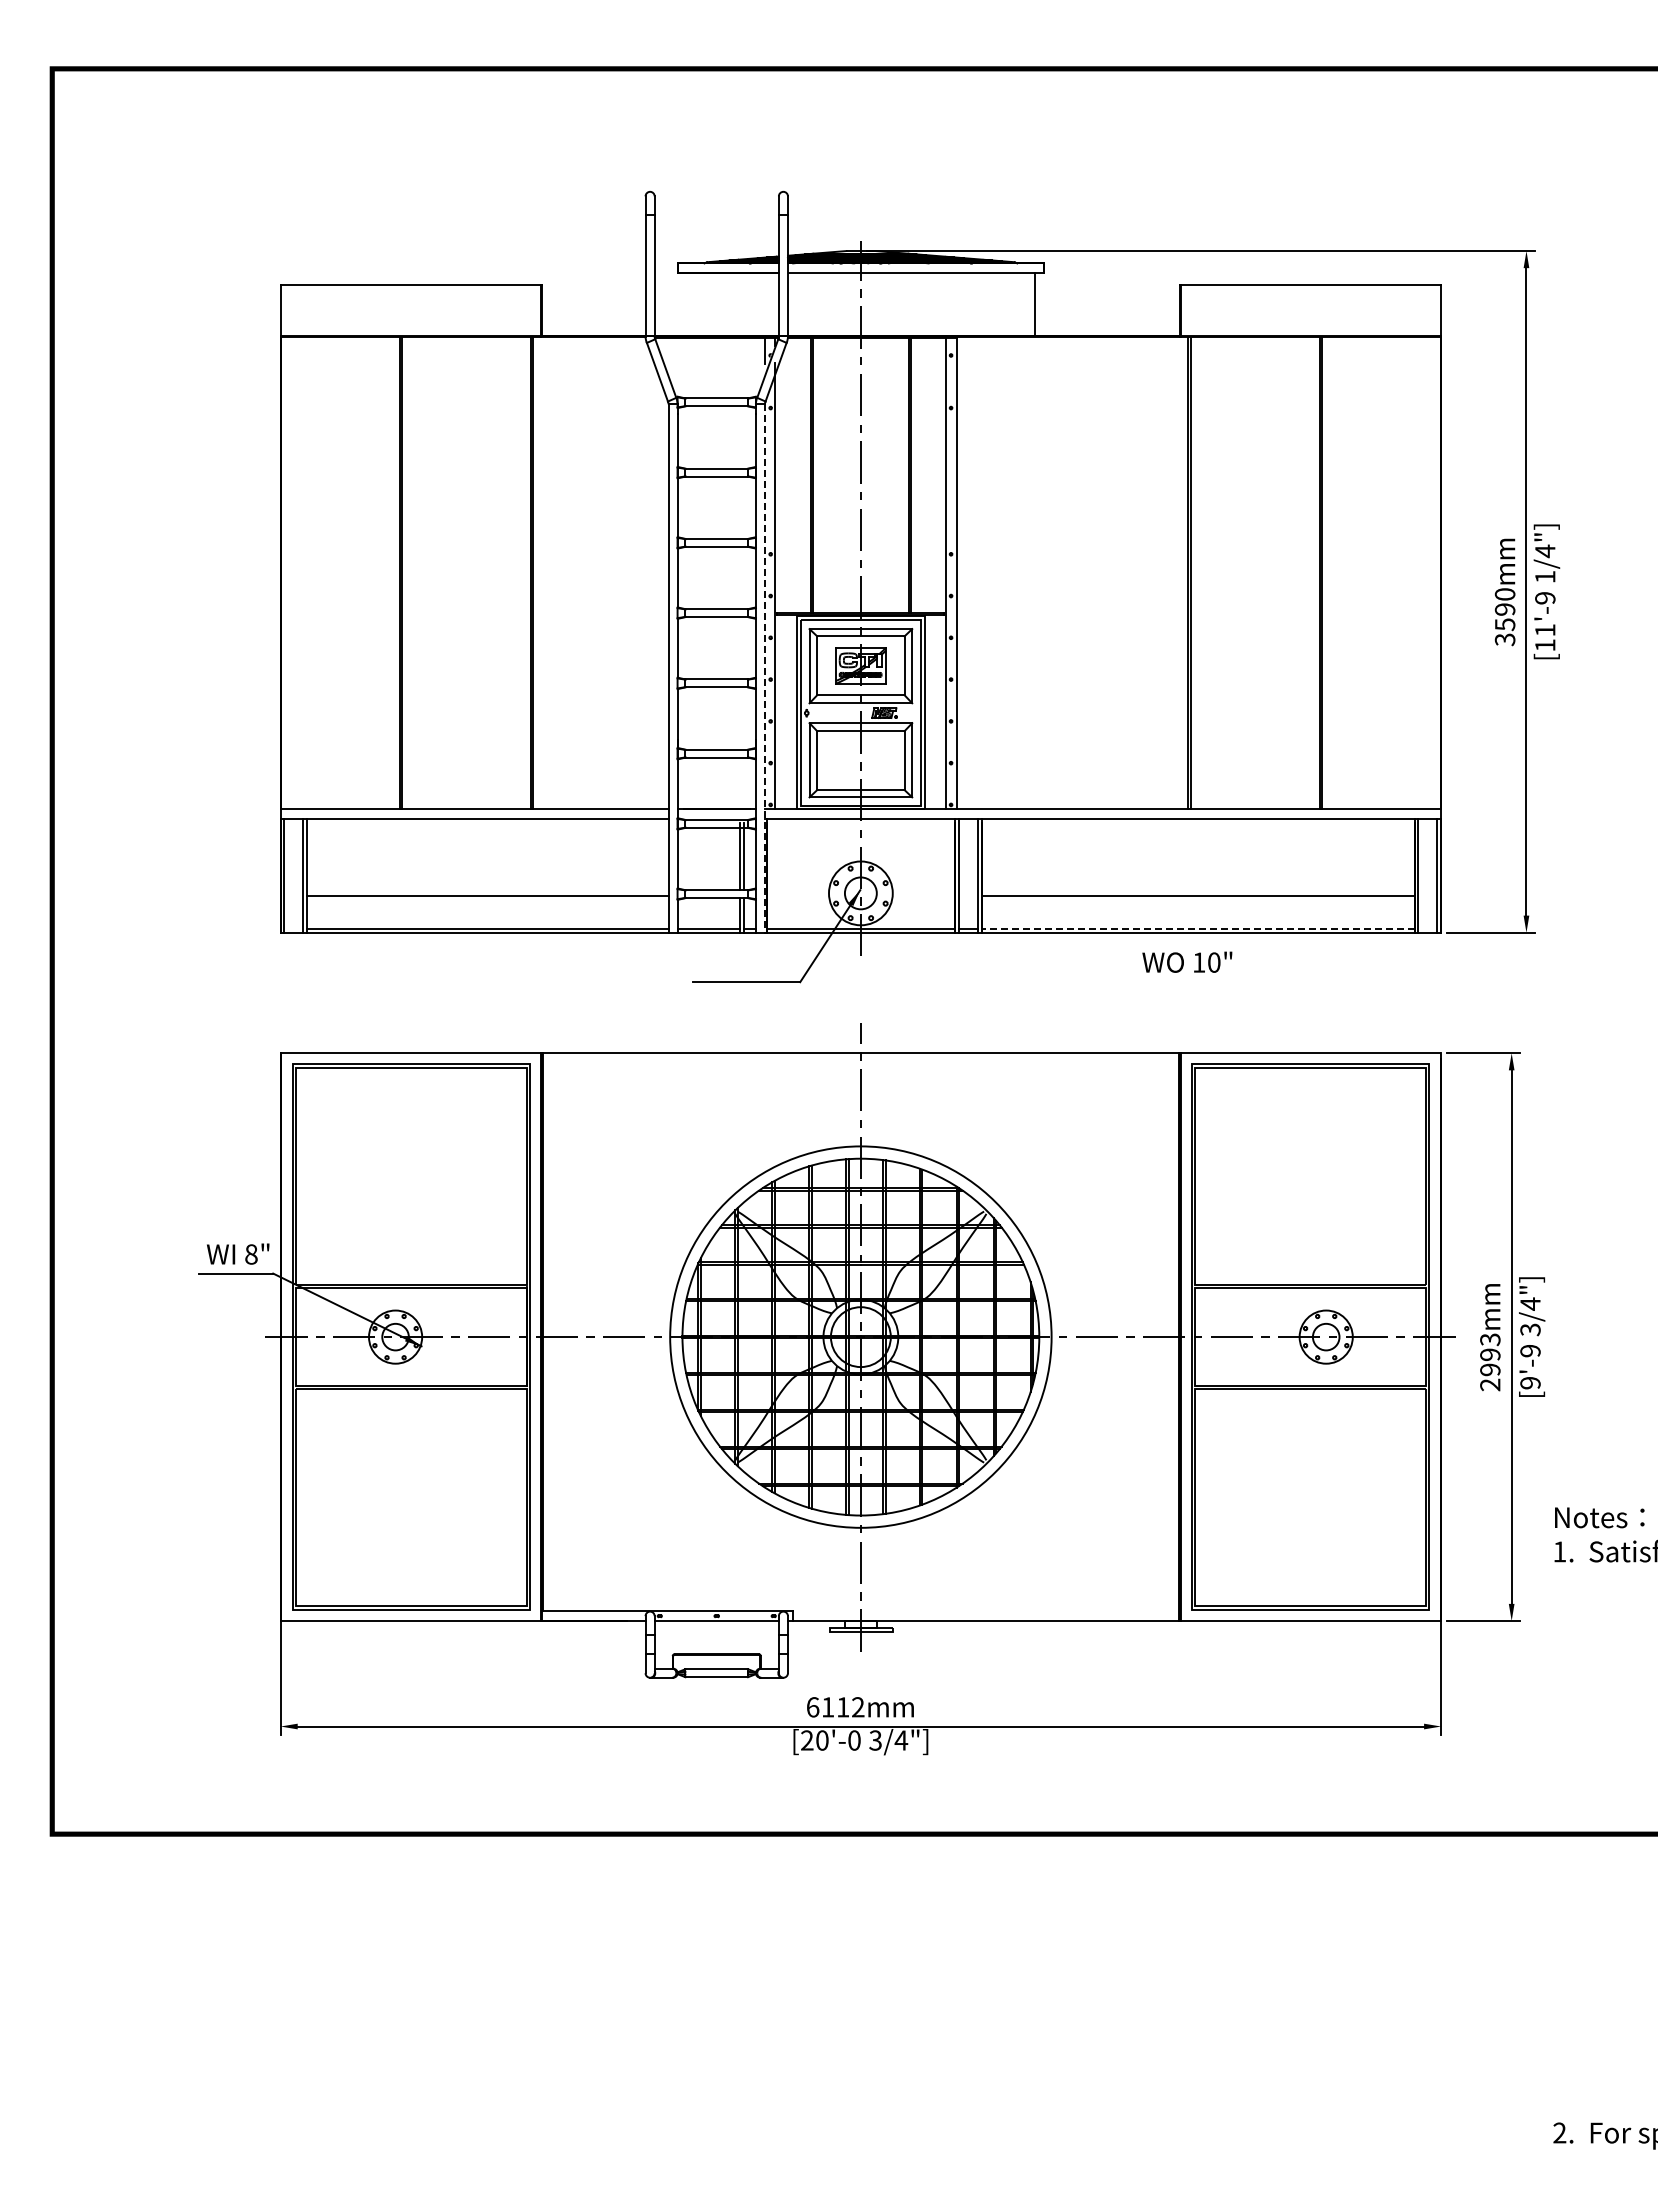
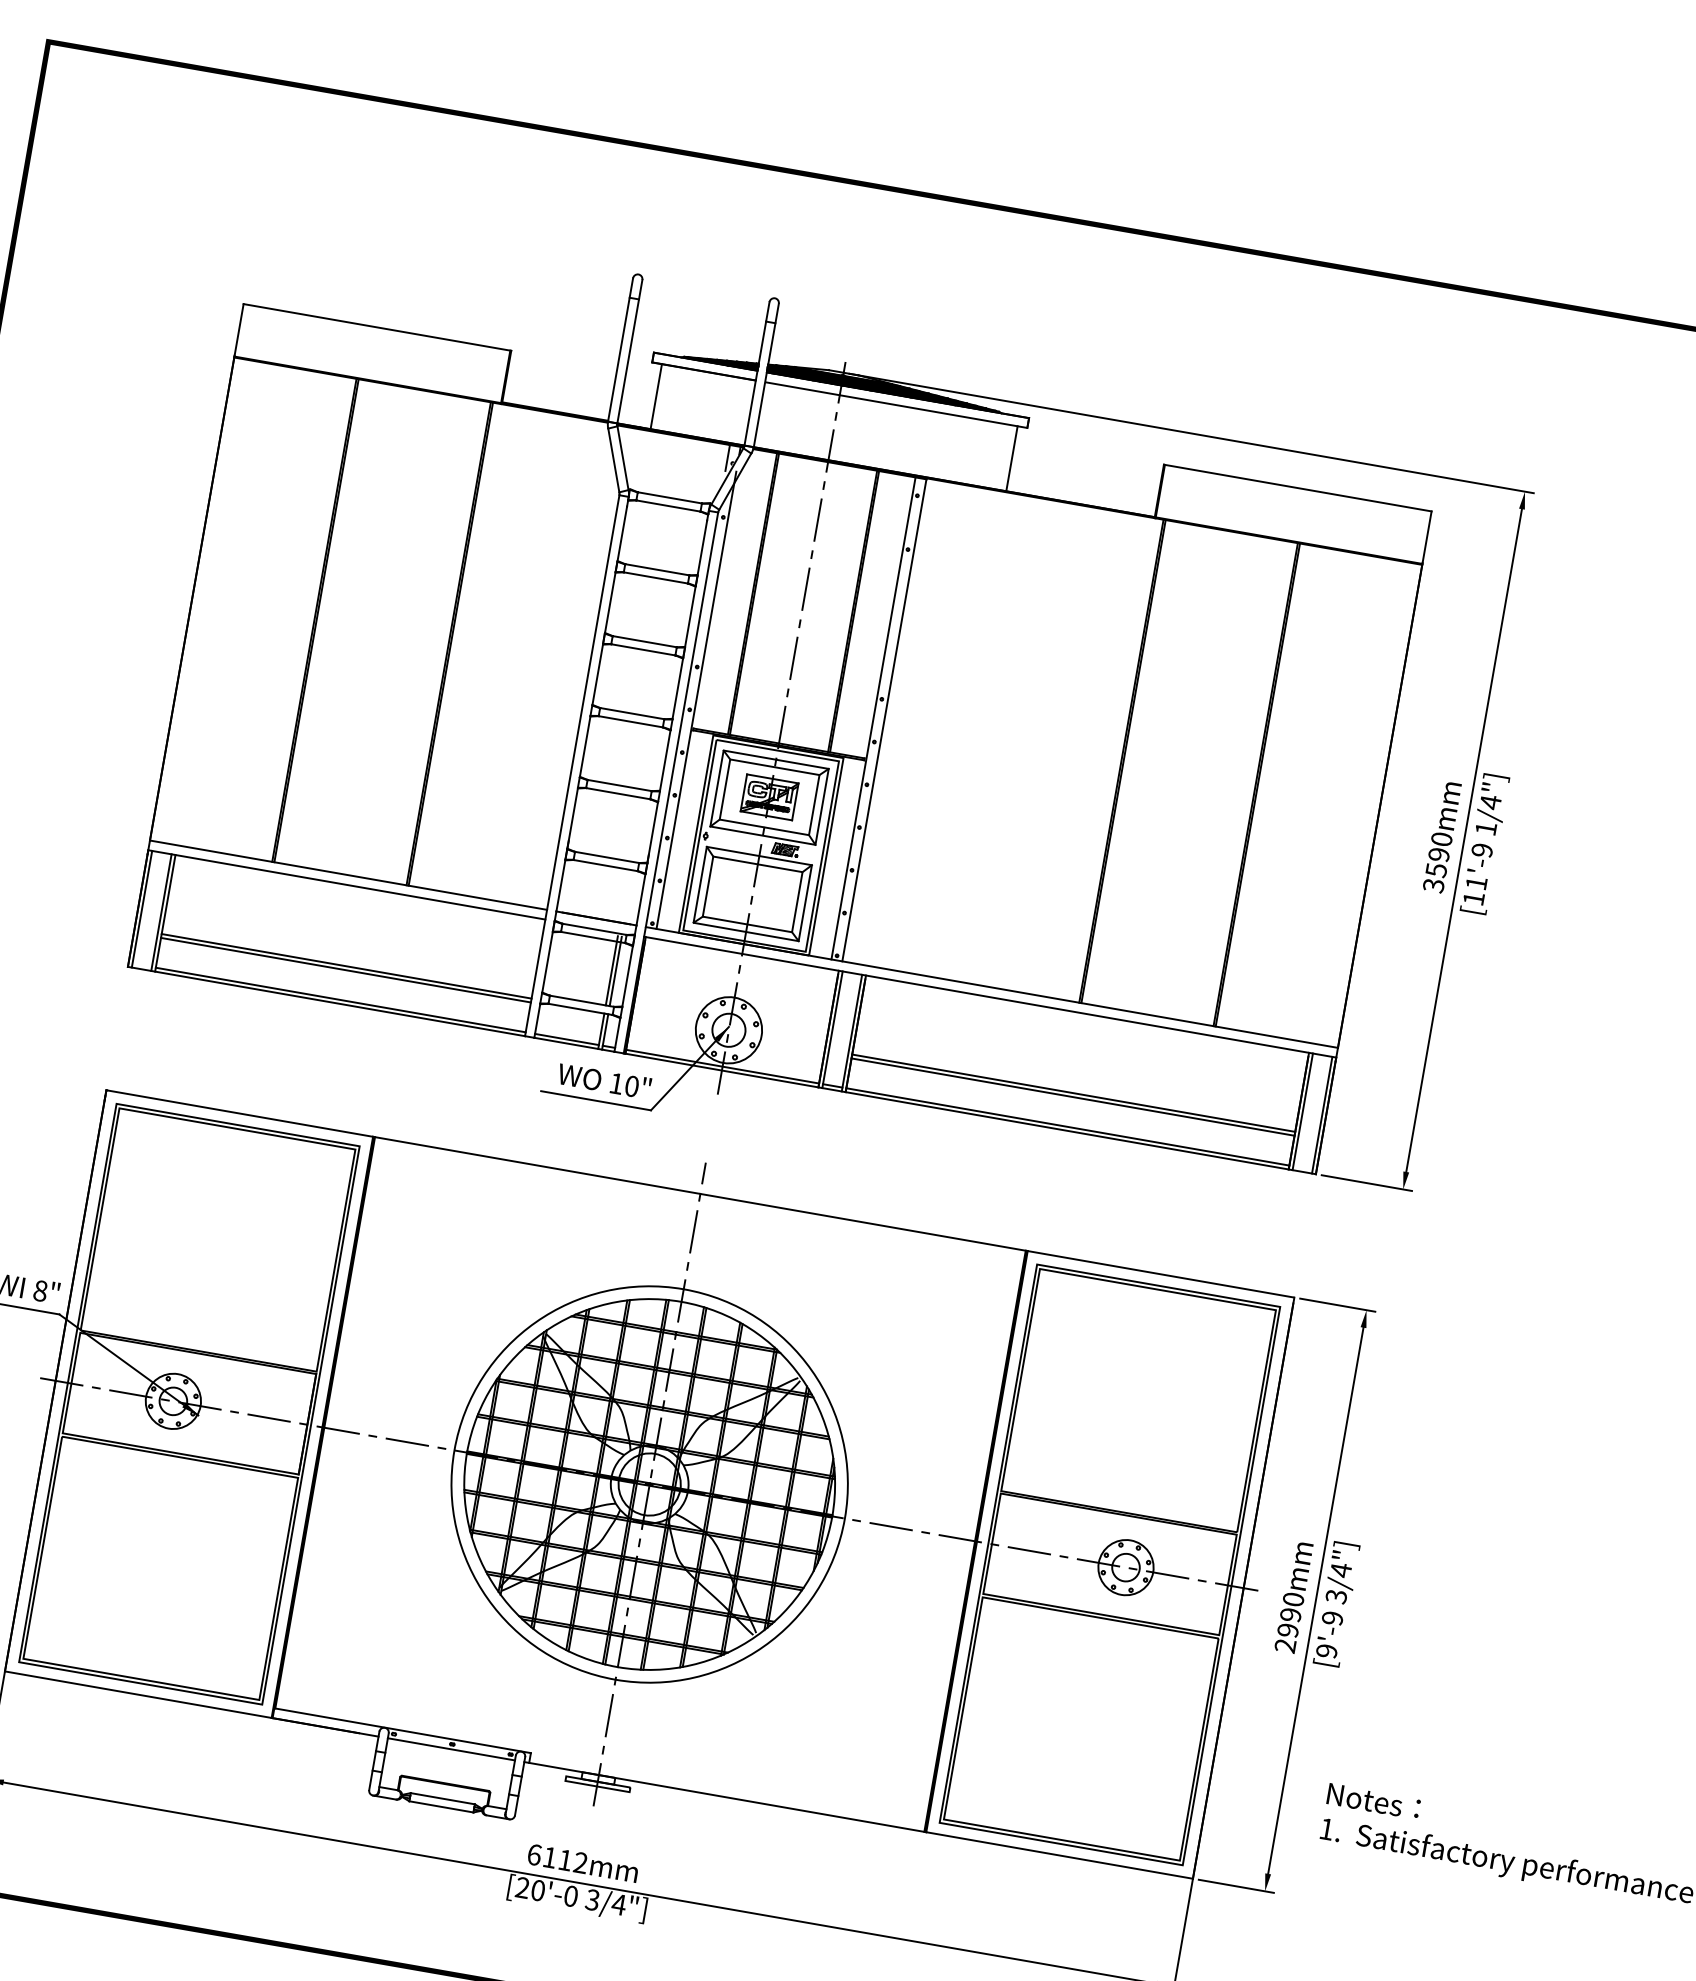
line: (687, 304) -> (656, 396), added
line: (765, 669) -> (671, 784), dashed -> solid
line: (487, 899) -> (345, 969), added
line: (1197, 899) -> (1072, 1096), added
line: (1197, 928) -> (1067, 1126), dashed -> solid
text: (1187, 961) -> (604, 1080), moved
text: (1490, 1339) -> (1293, 1599), 2993mm -> 2990mm

